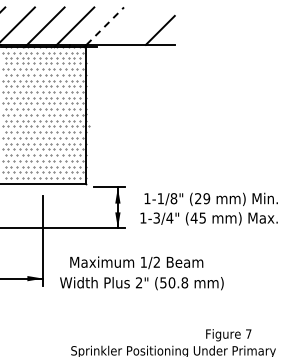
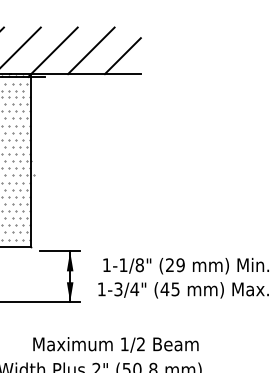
line: (105, 25) -> (54, 50), dashed -> solid
line: (134, 25) -> (90, 50), added
text: (136, 262) -> (115, 344), moved

